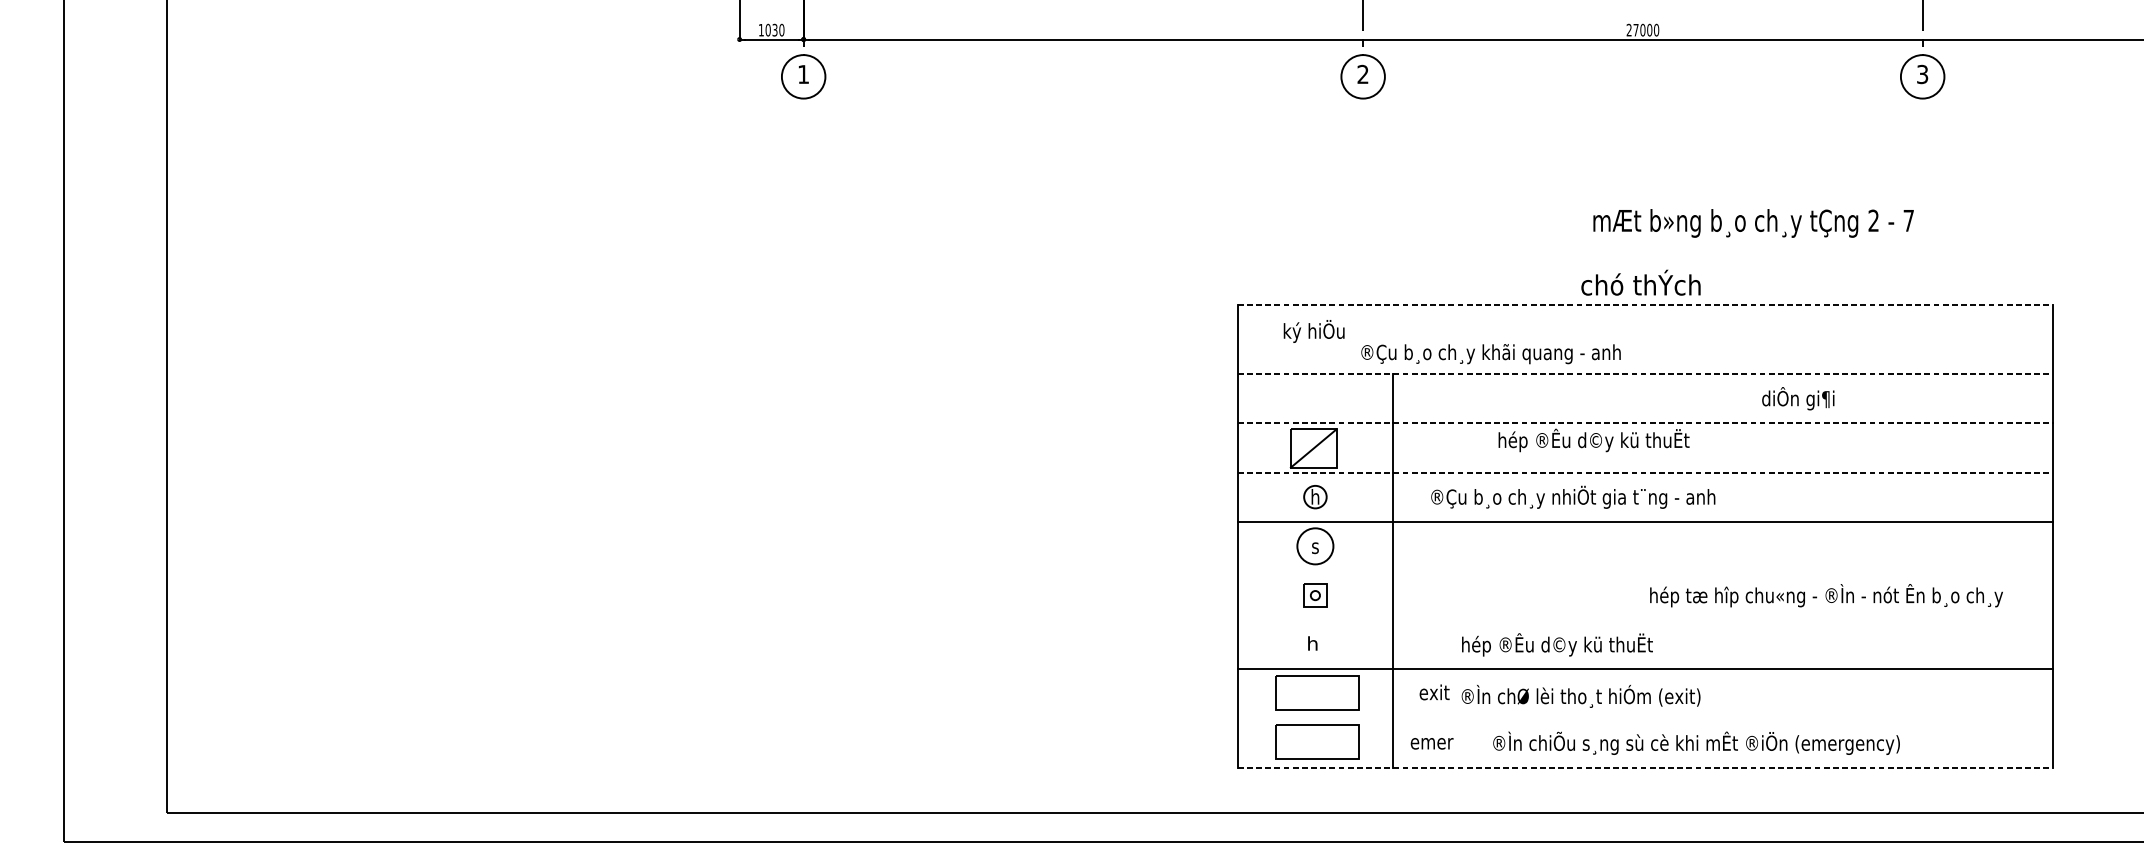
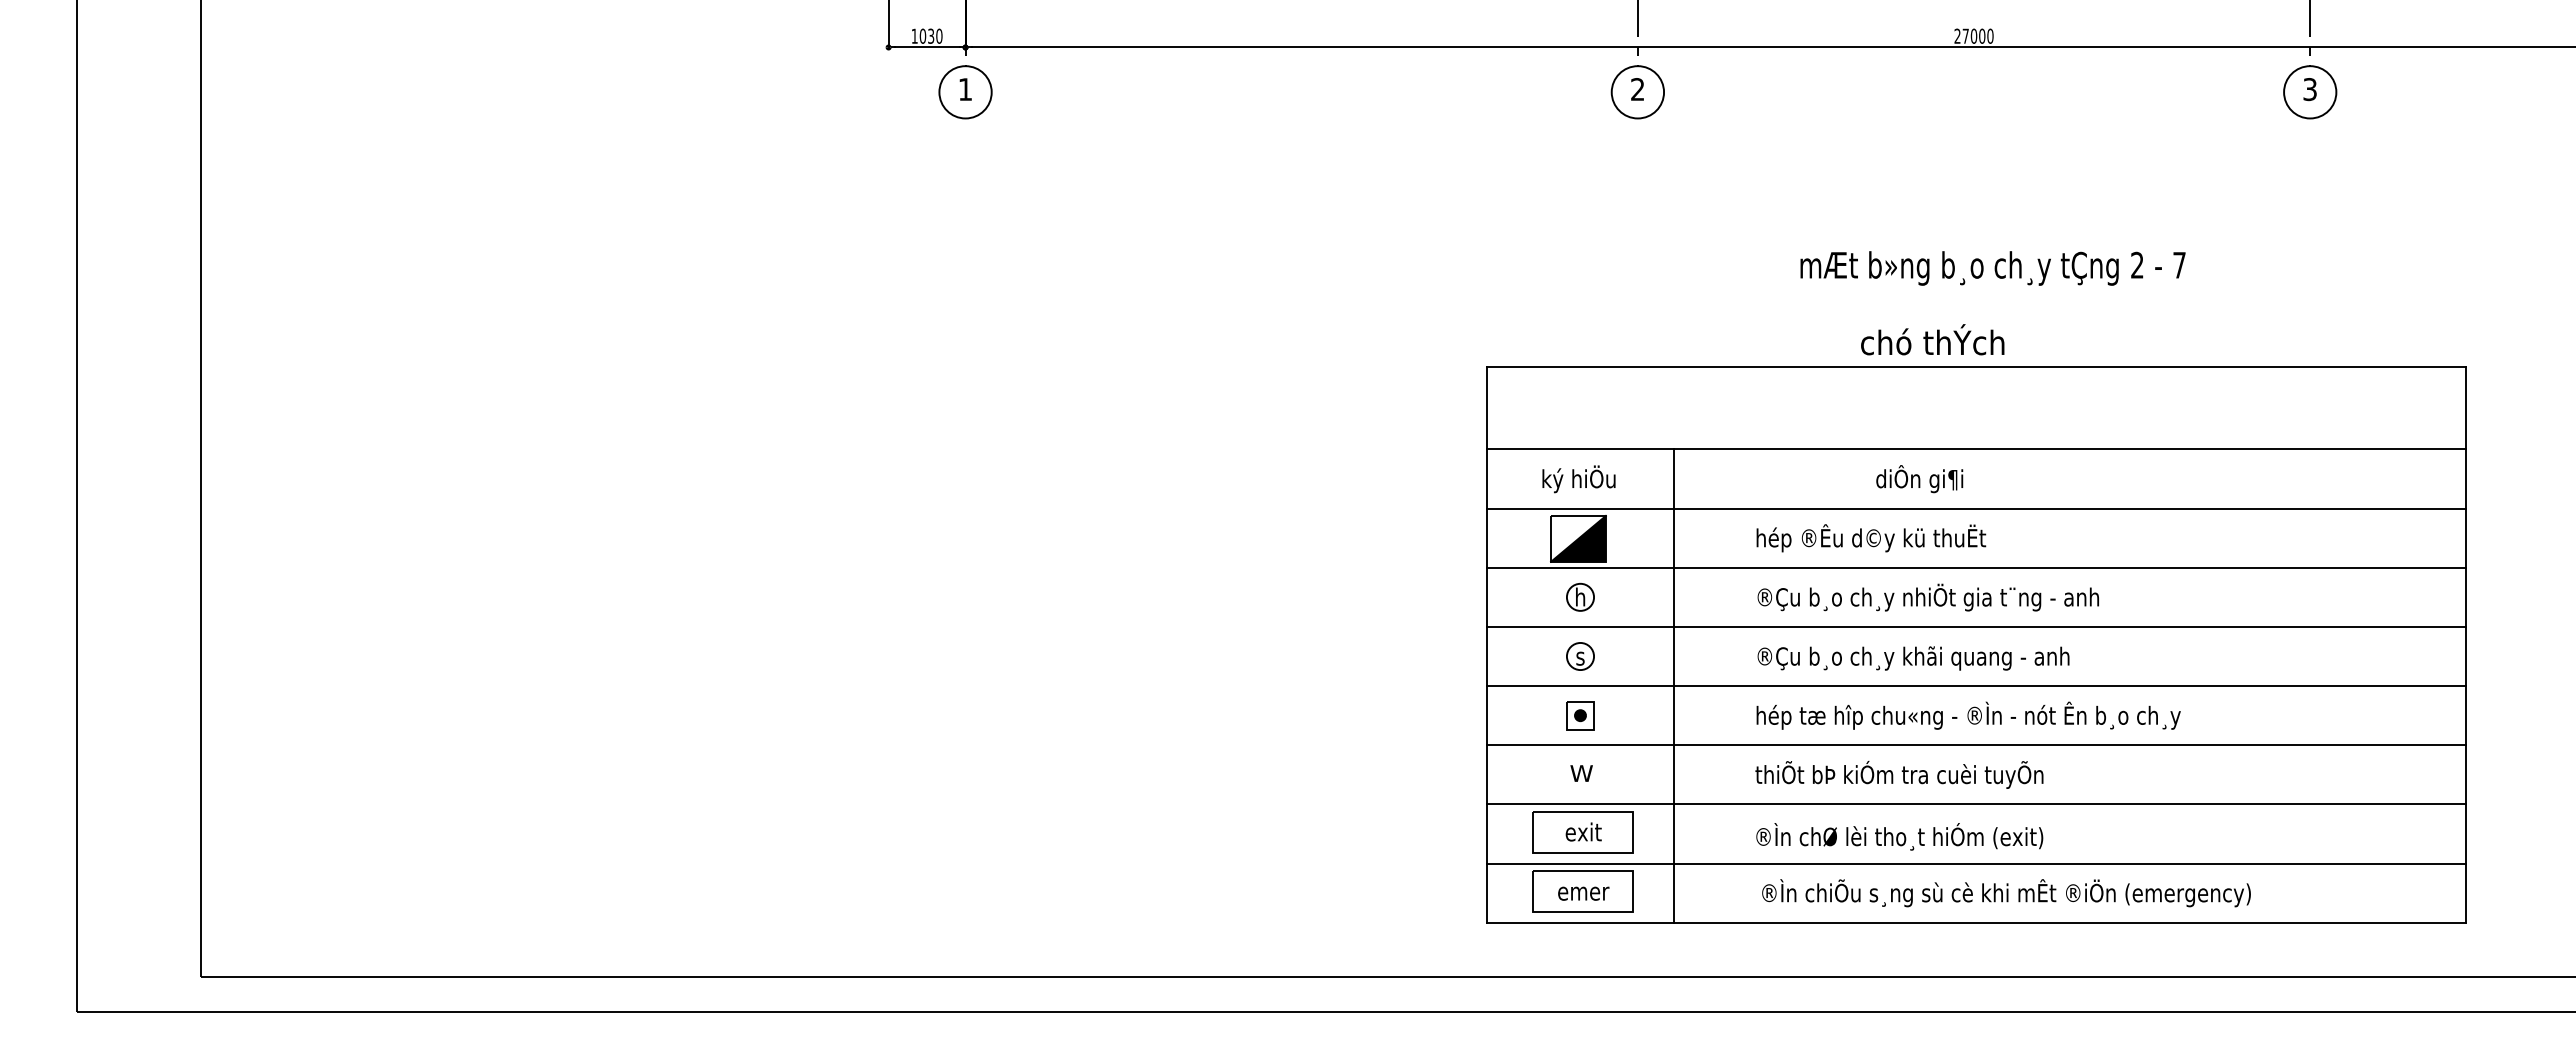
text: (1753, 223) -> (1992, 268), moved
text: (1640, 282) -> (1932, 339), moved
line: (1644, 305) -> (1976, 366), dashed -> solid
text: (1313, 331) -> (1578, 479), moved
text: (1491, 354) -> (1913, 658), moved
line: (1644, 374) -> (1976, 449), dashed -> solid
text: (1798, 399) -> (1919, 479), moved
line: (1644, 423) -> (1976, 508), dashed -> solid
text: (1594, 440) -> (1871, 538), moved
fill: (1313, 448) -> (1578, 538), added
line: (1644, 472) -> (1976, 567), dashed -> solid
text: (1572, 497) -> (1927, 597), moved
circle: (1315, 546) -> (1580, 656), size x0.62
line: (1644, 571) -> (1976, 686), added
fill: (1315, 595) -> (1580, 715), added
text: (1826, 595) -> (1968, 715), moved
line: (1644, 620) -> (1976, 745), added
text: (1316, 642) -> (1581, 772), h -> W
text: (1580, 644) -> (1899, 774), hép ®Êu d©y kü thuËt -> thiÕt bÞ kiÓm tra cuèi tuyÕn
text: (1434, 691) -> (1583, 831), moved
line: (1644, 718) -> (1976, 863), added
text: (1431, 743) -> (1583, 893), moved
text: (1696, 743) -> (2006, 893), moved
line: (1644, 767) -> (1976, 922), dashed -> solid

